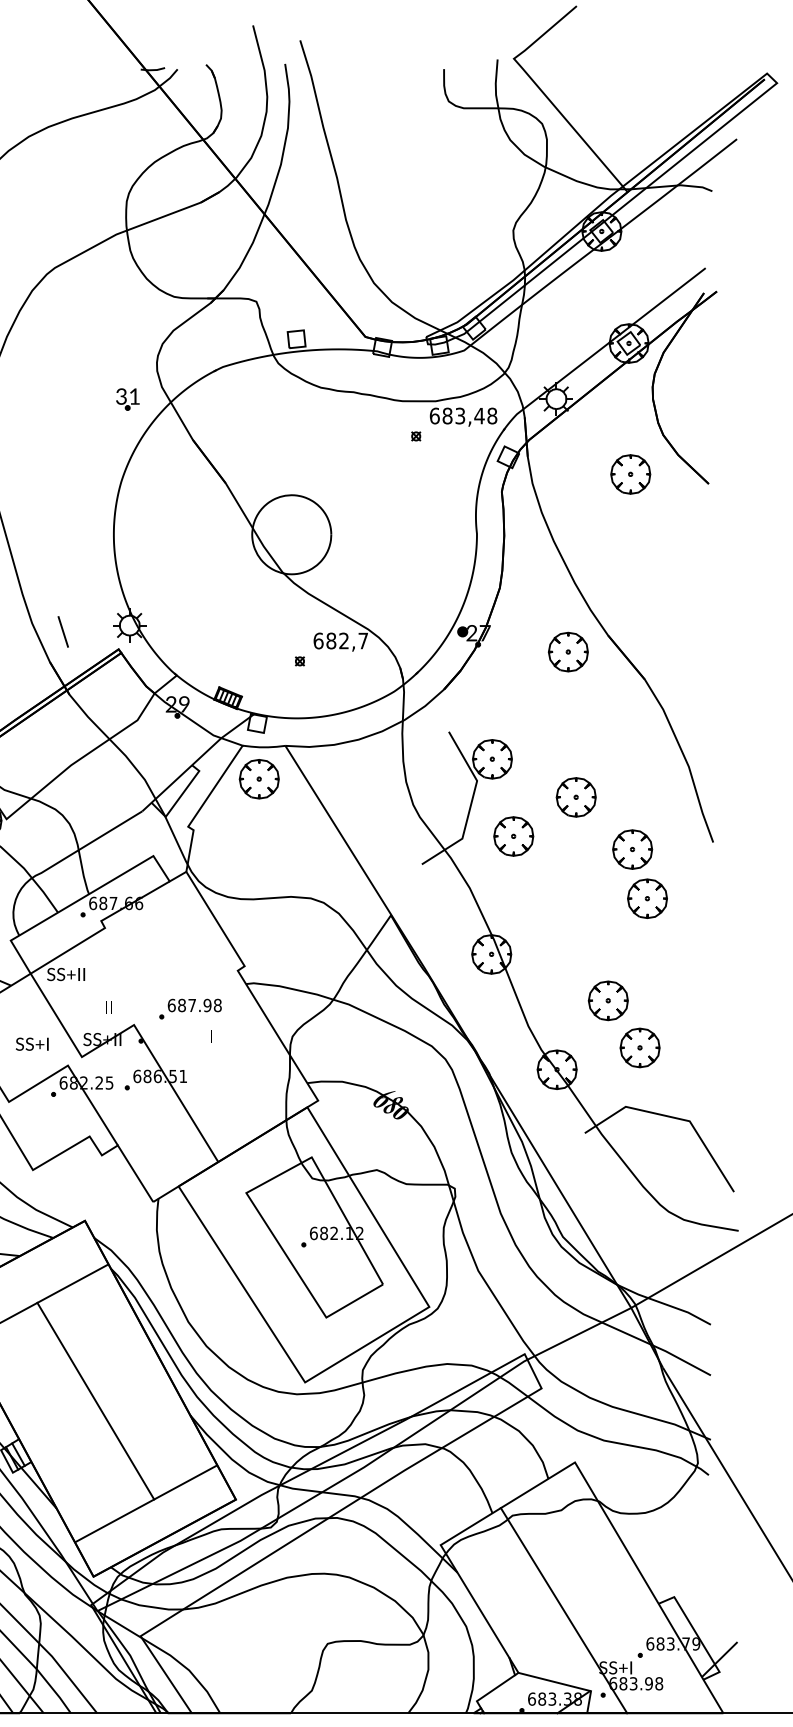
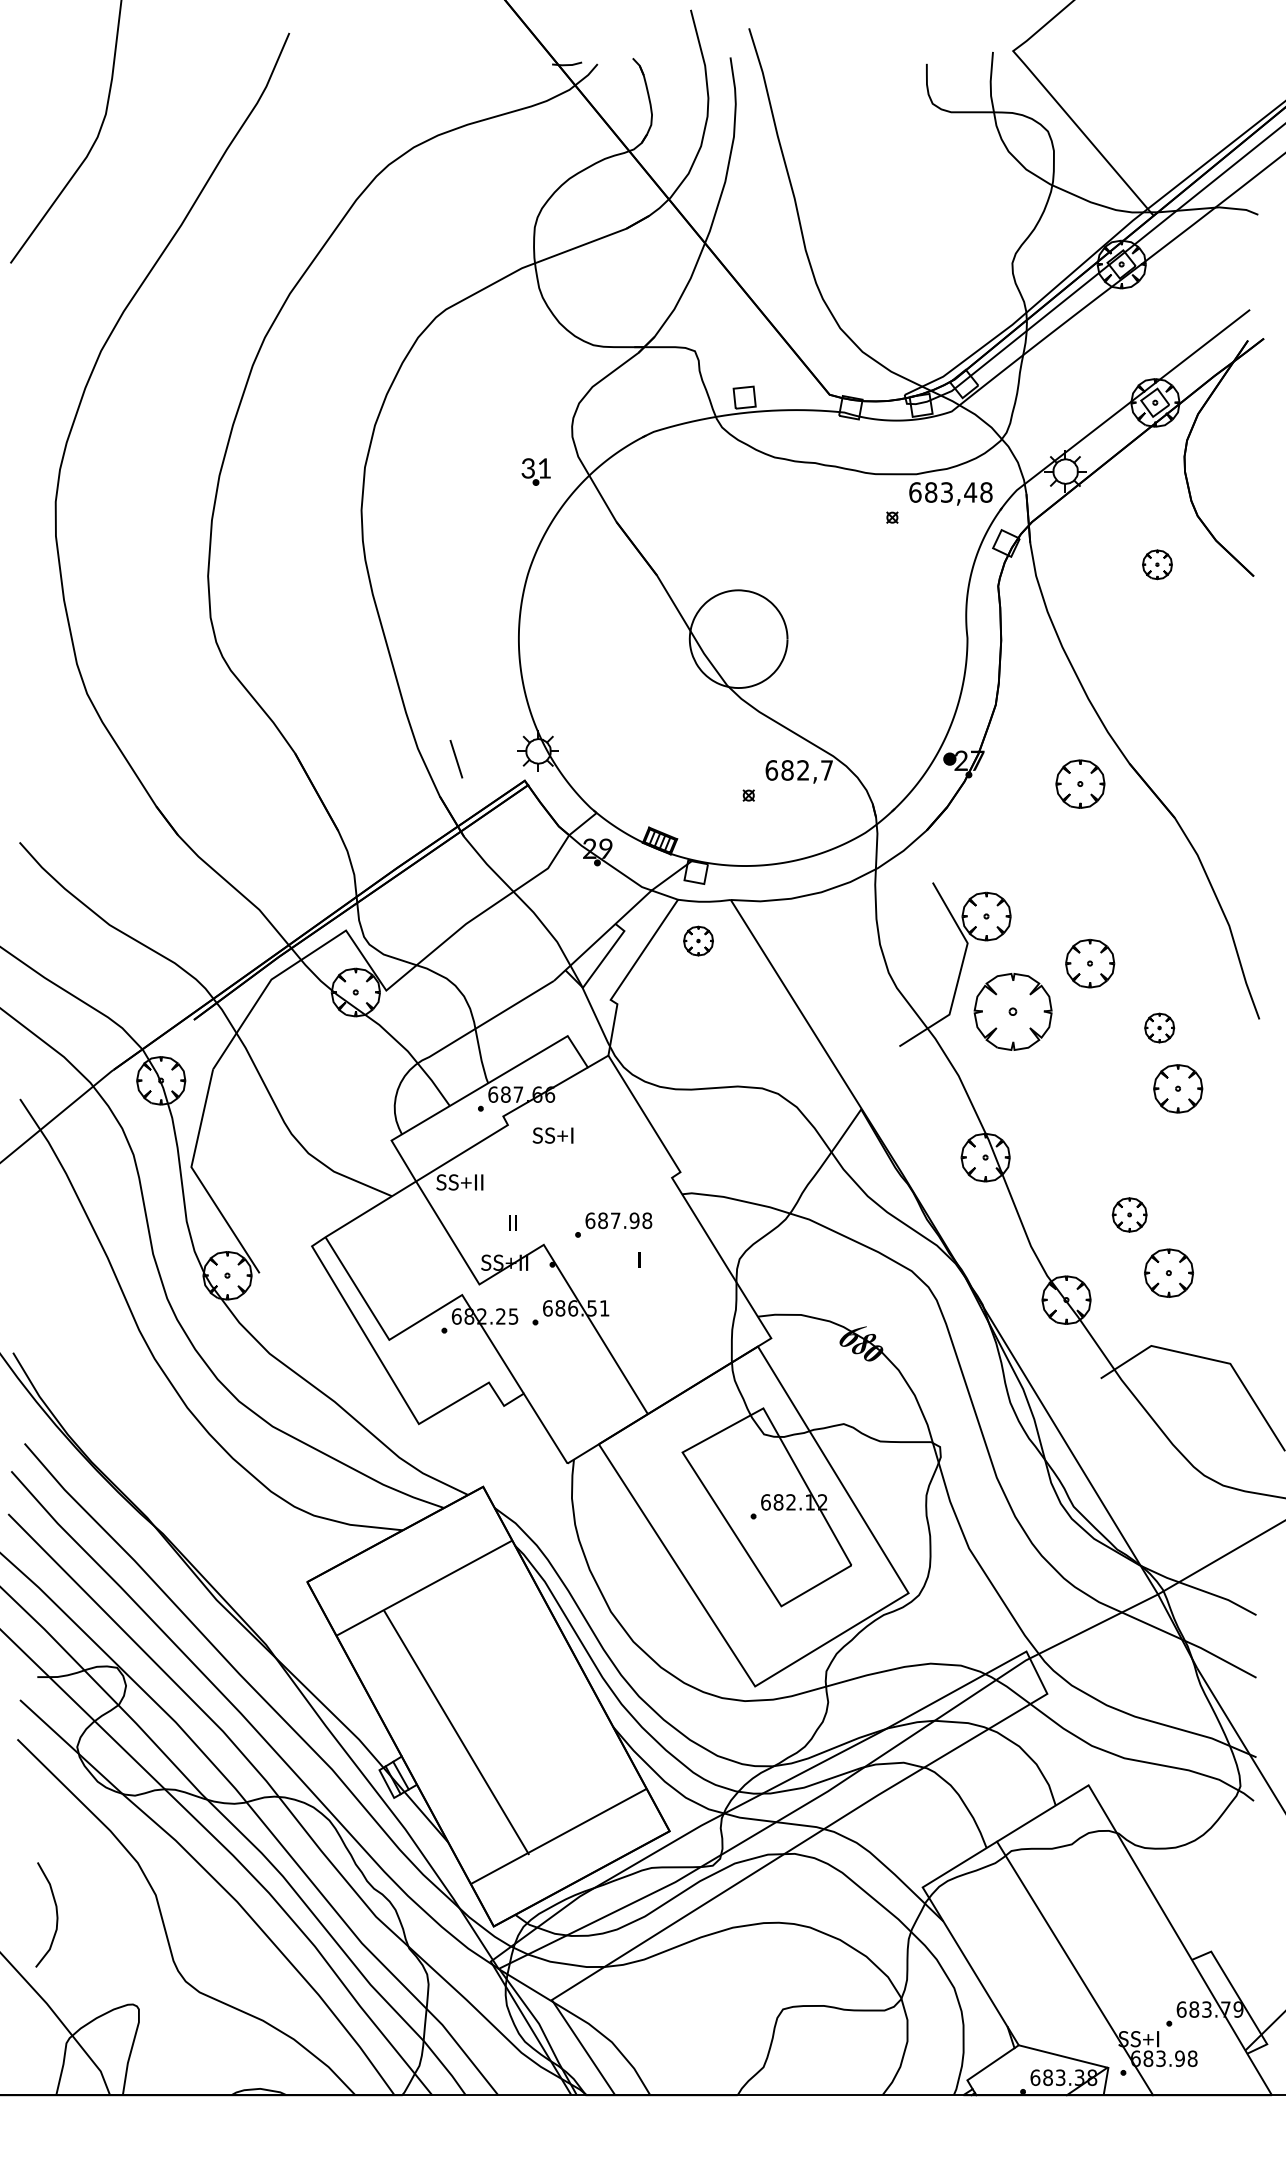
part: (630, 474) -> (1157, 564), size x0.6
part: (259, 778) -> (698, 940), size x0.6
part: (513, 836) -> (1012, 1011), size x1.6
part: (632, 849) -> (1159, 1027), size x0.6
part: (608, 1000) -> (1129, 1214), size x0.7
text: (31, 1044) -> (552, 1135), moved
line: (95, 1401) -> (456, 1732), moved

